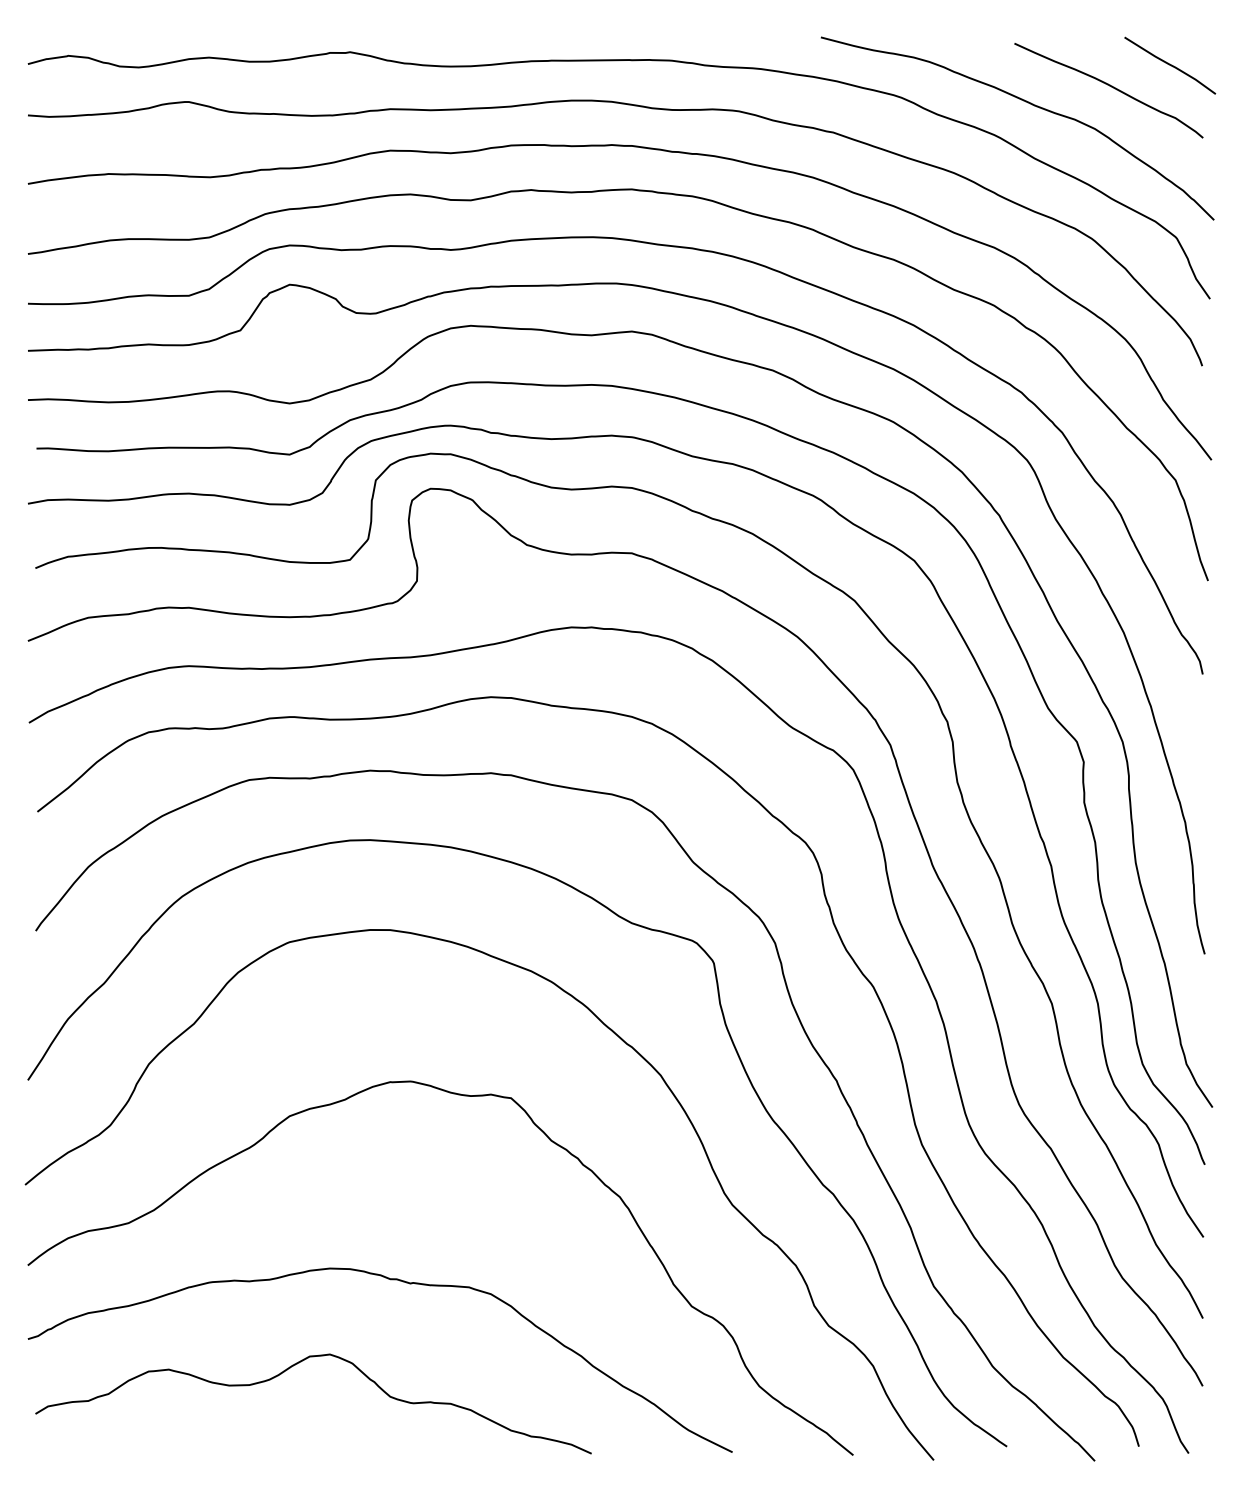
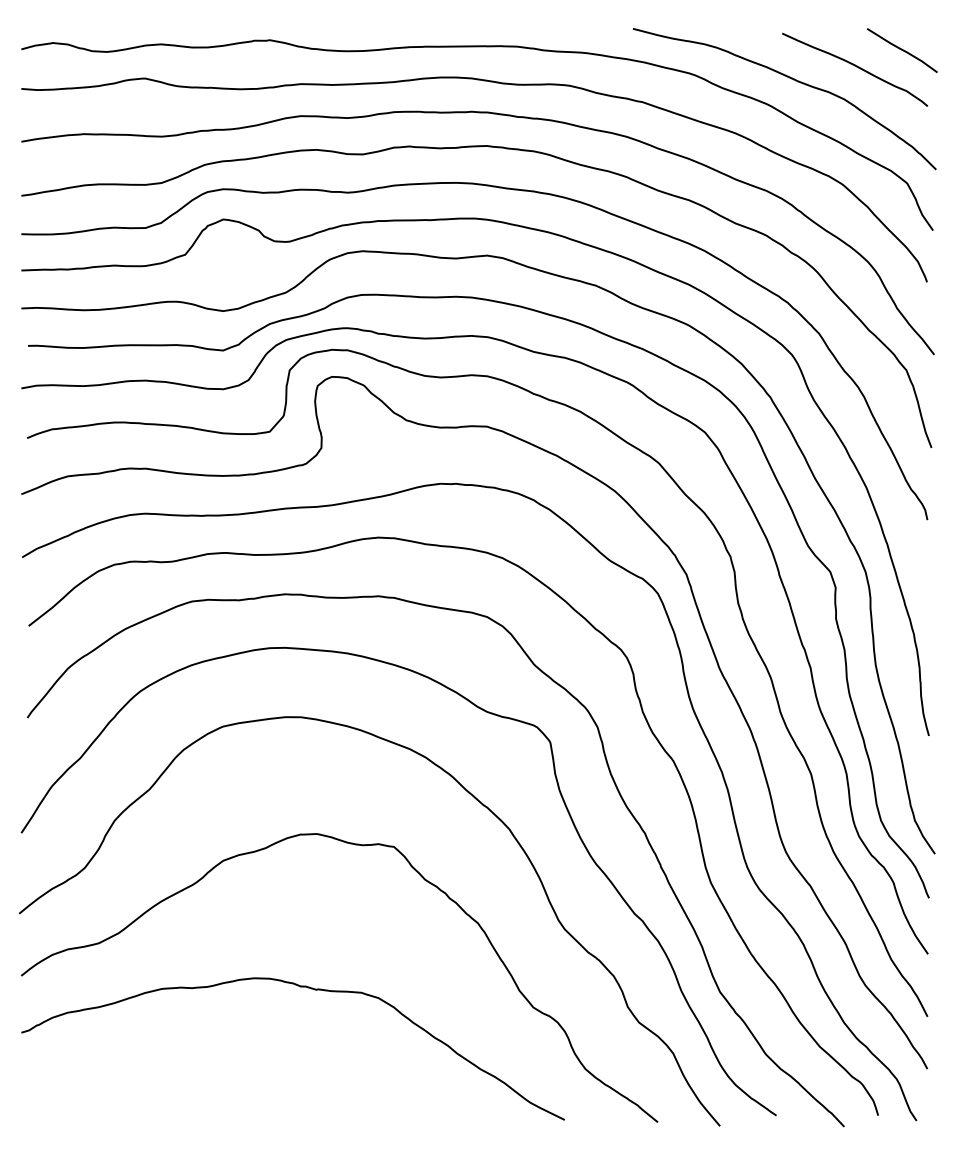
curve: (291, 1368) -> (224, 1055), removed

